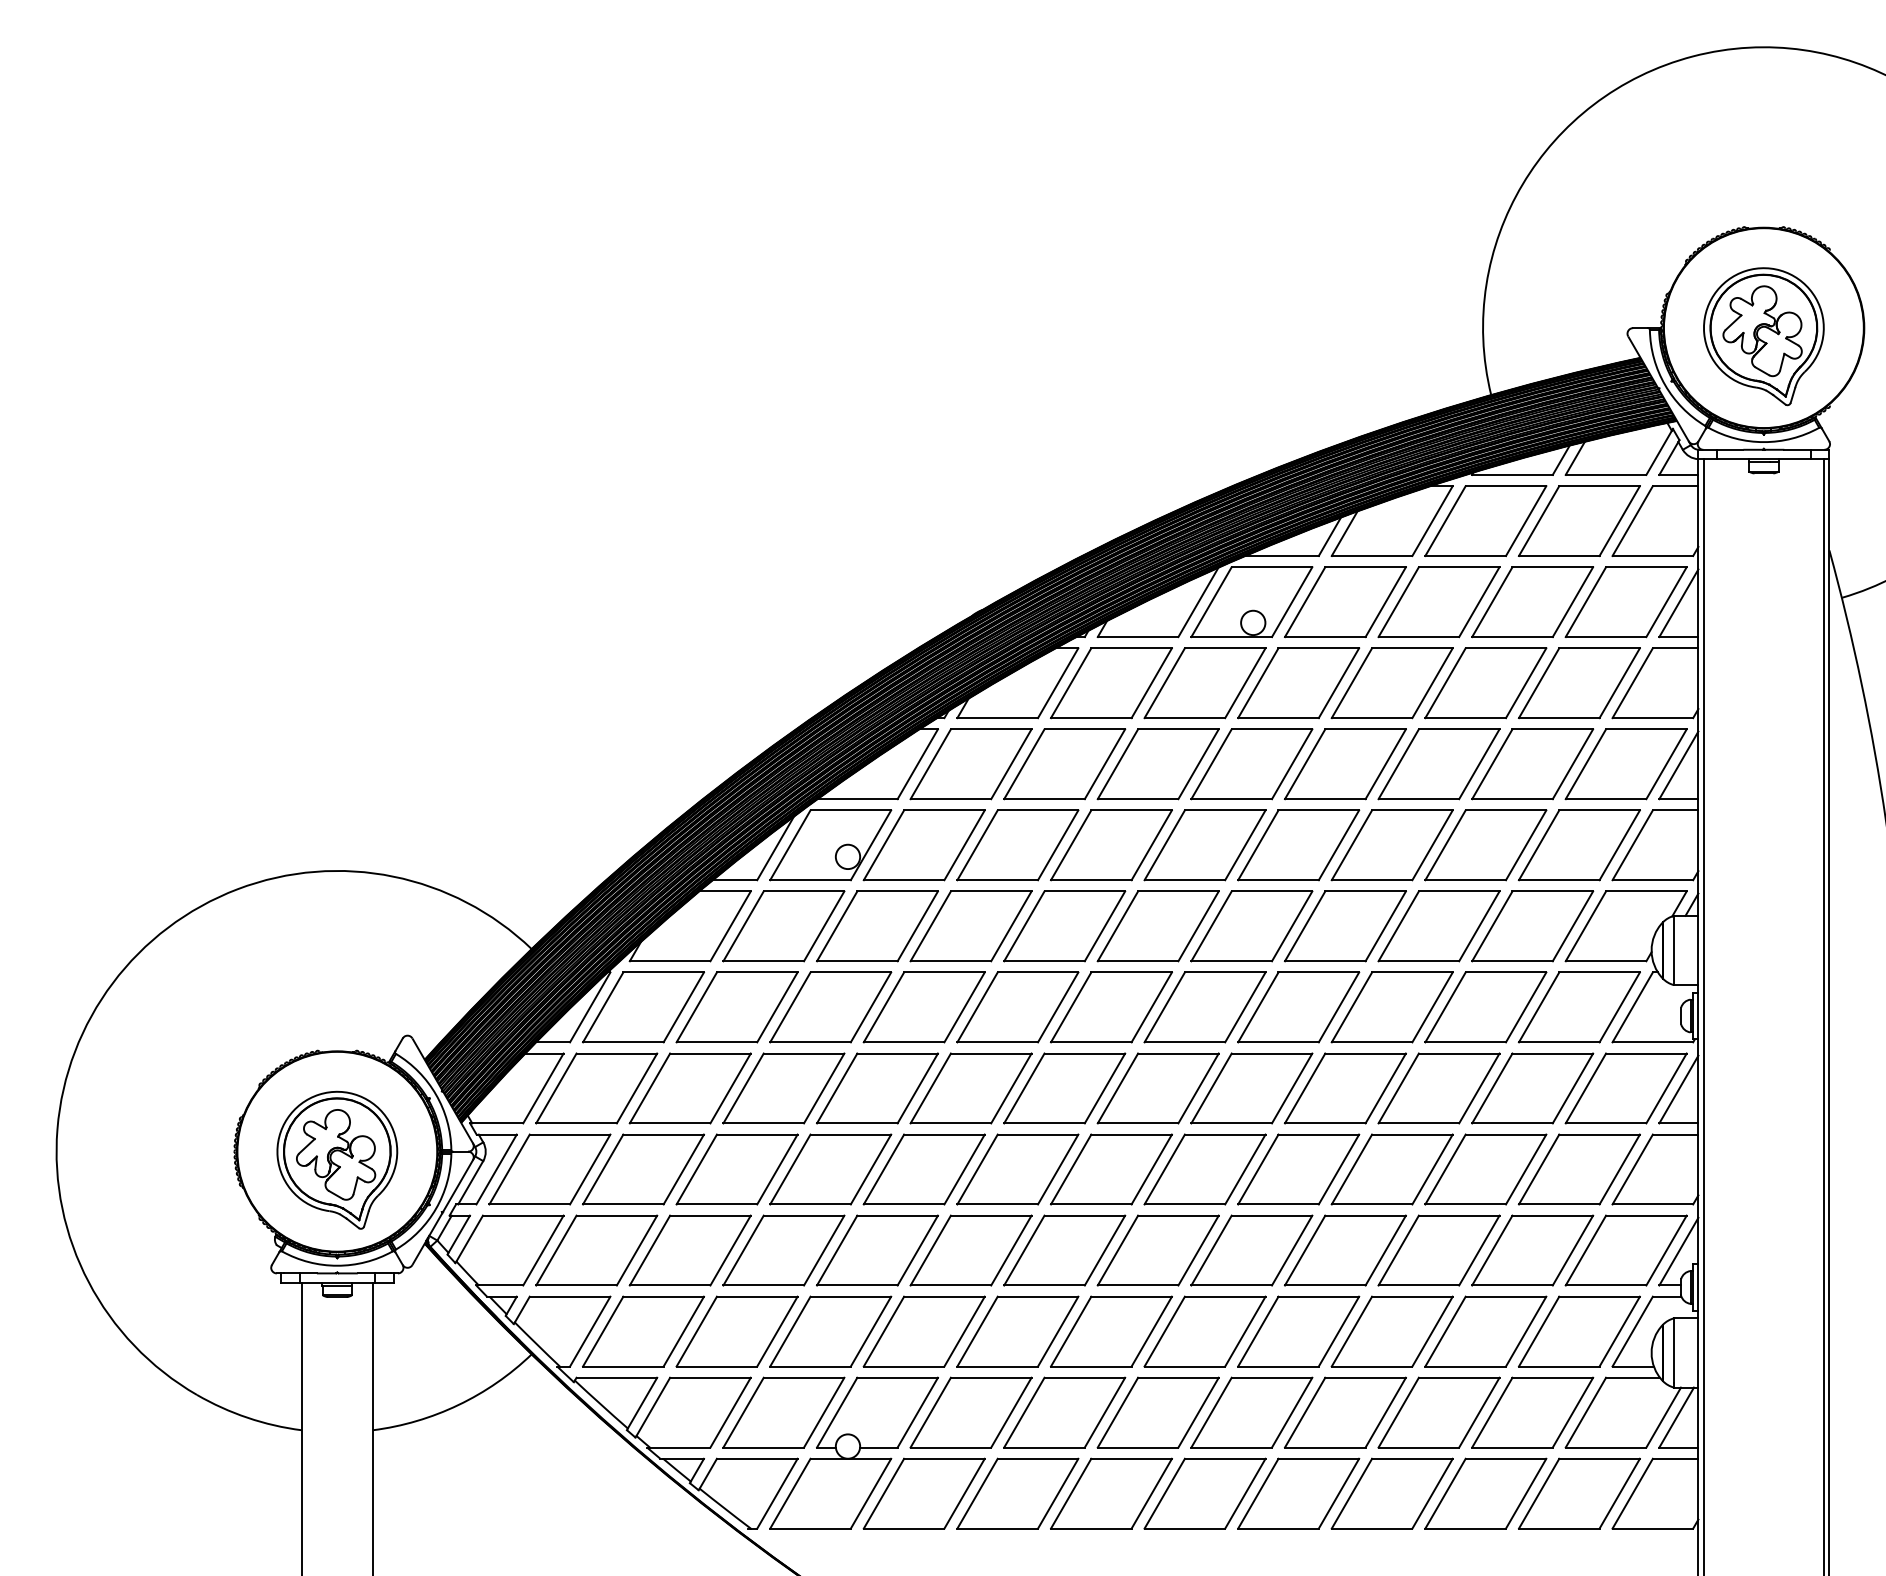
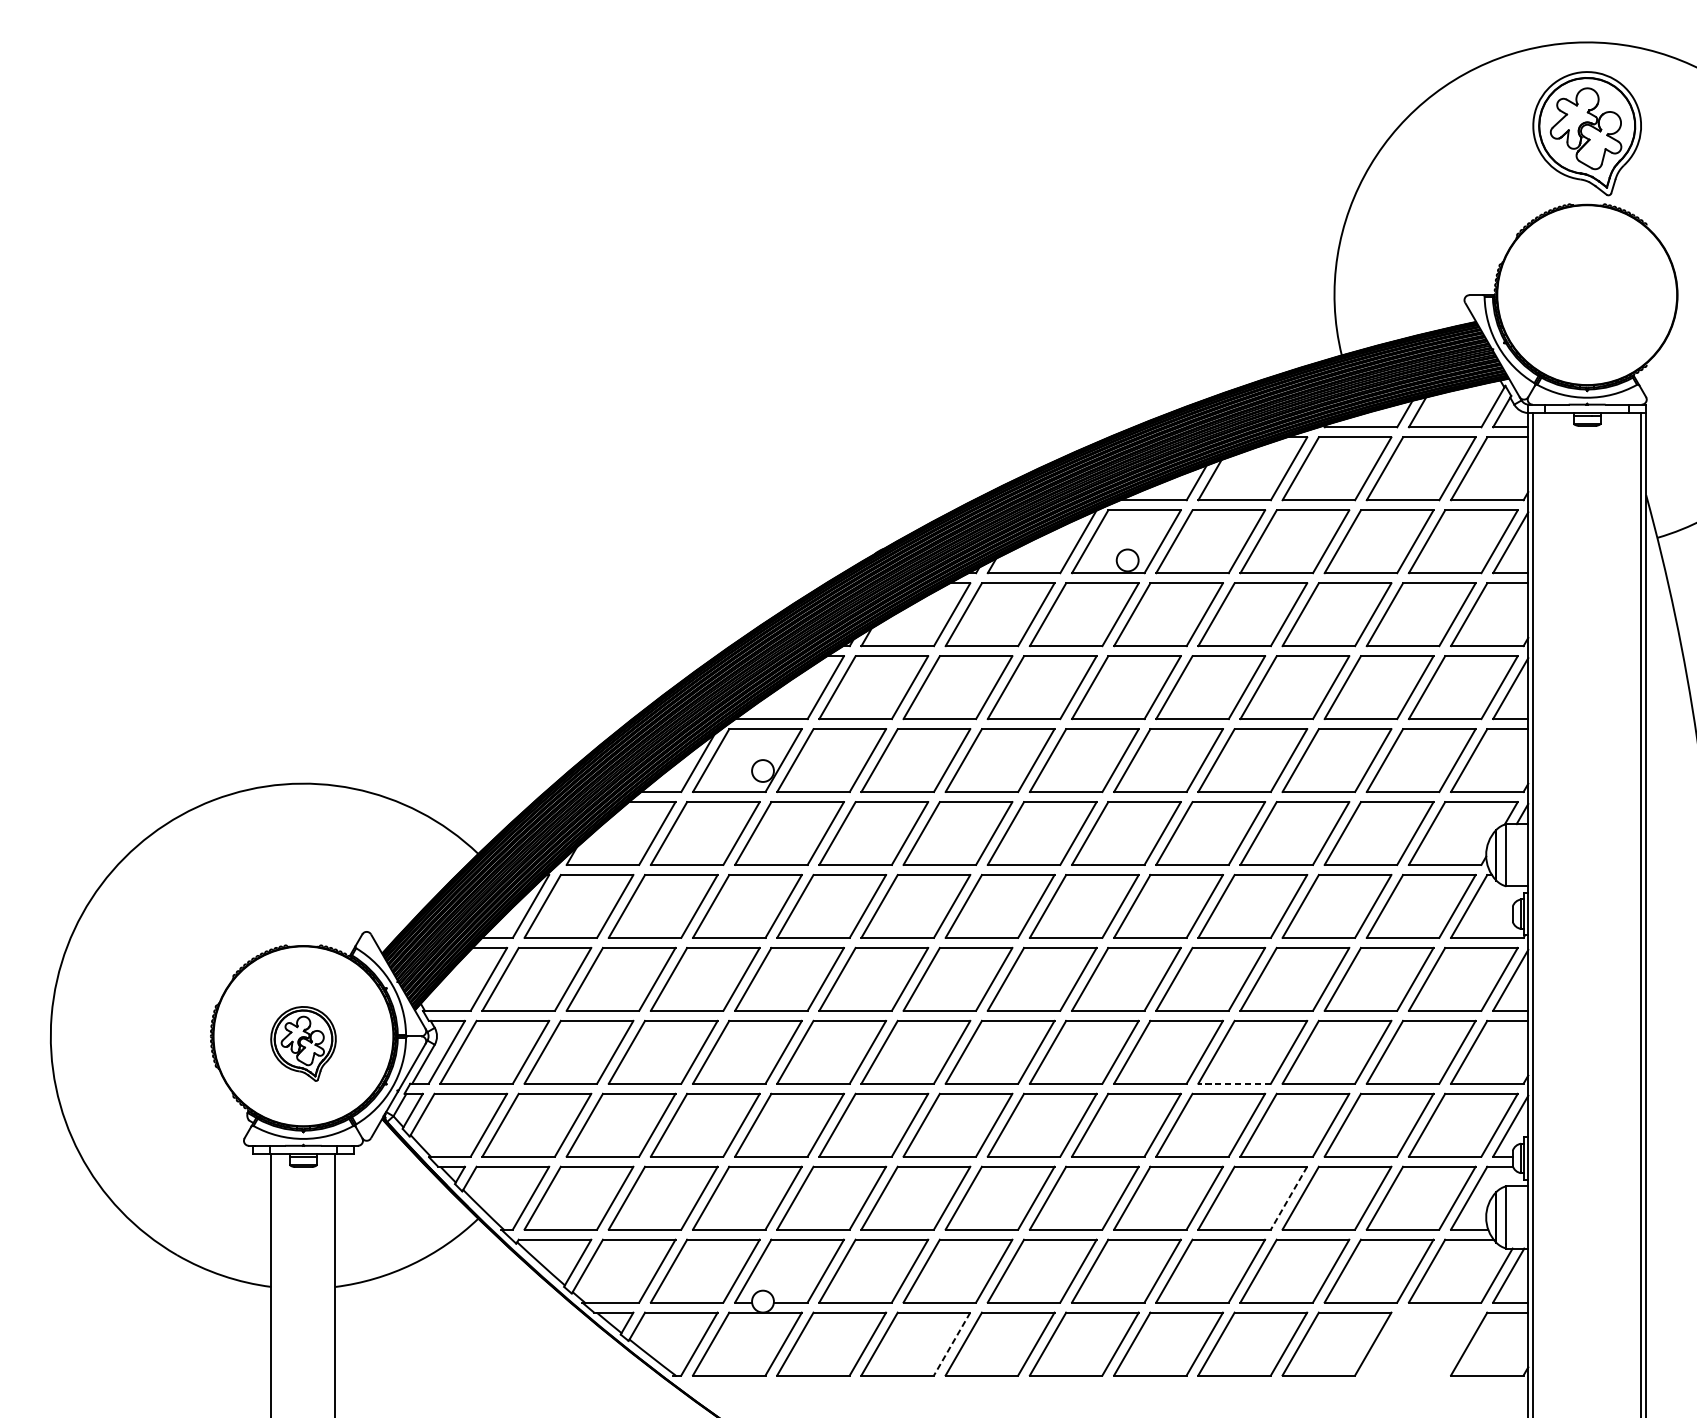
part: (1763, 336) -> (1586, 133), moved
part: (337, 1159) -> (303, 1043), size x0.6
line: (1371, 1204) -> (1234, 1083), solid -> dashed
line: (1432, 1332) -> (1289, 1198), solid -> dashed
part: (1579, 1493) -> (1421, 1343), removed
line: (1057, 1494) -> (951, 1344), solid -> dashed

